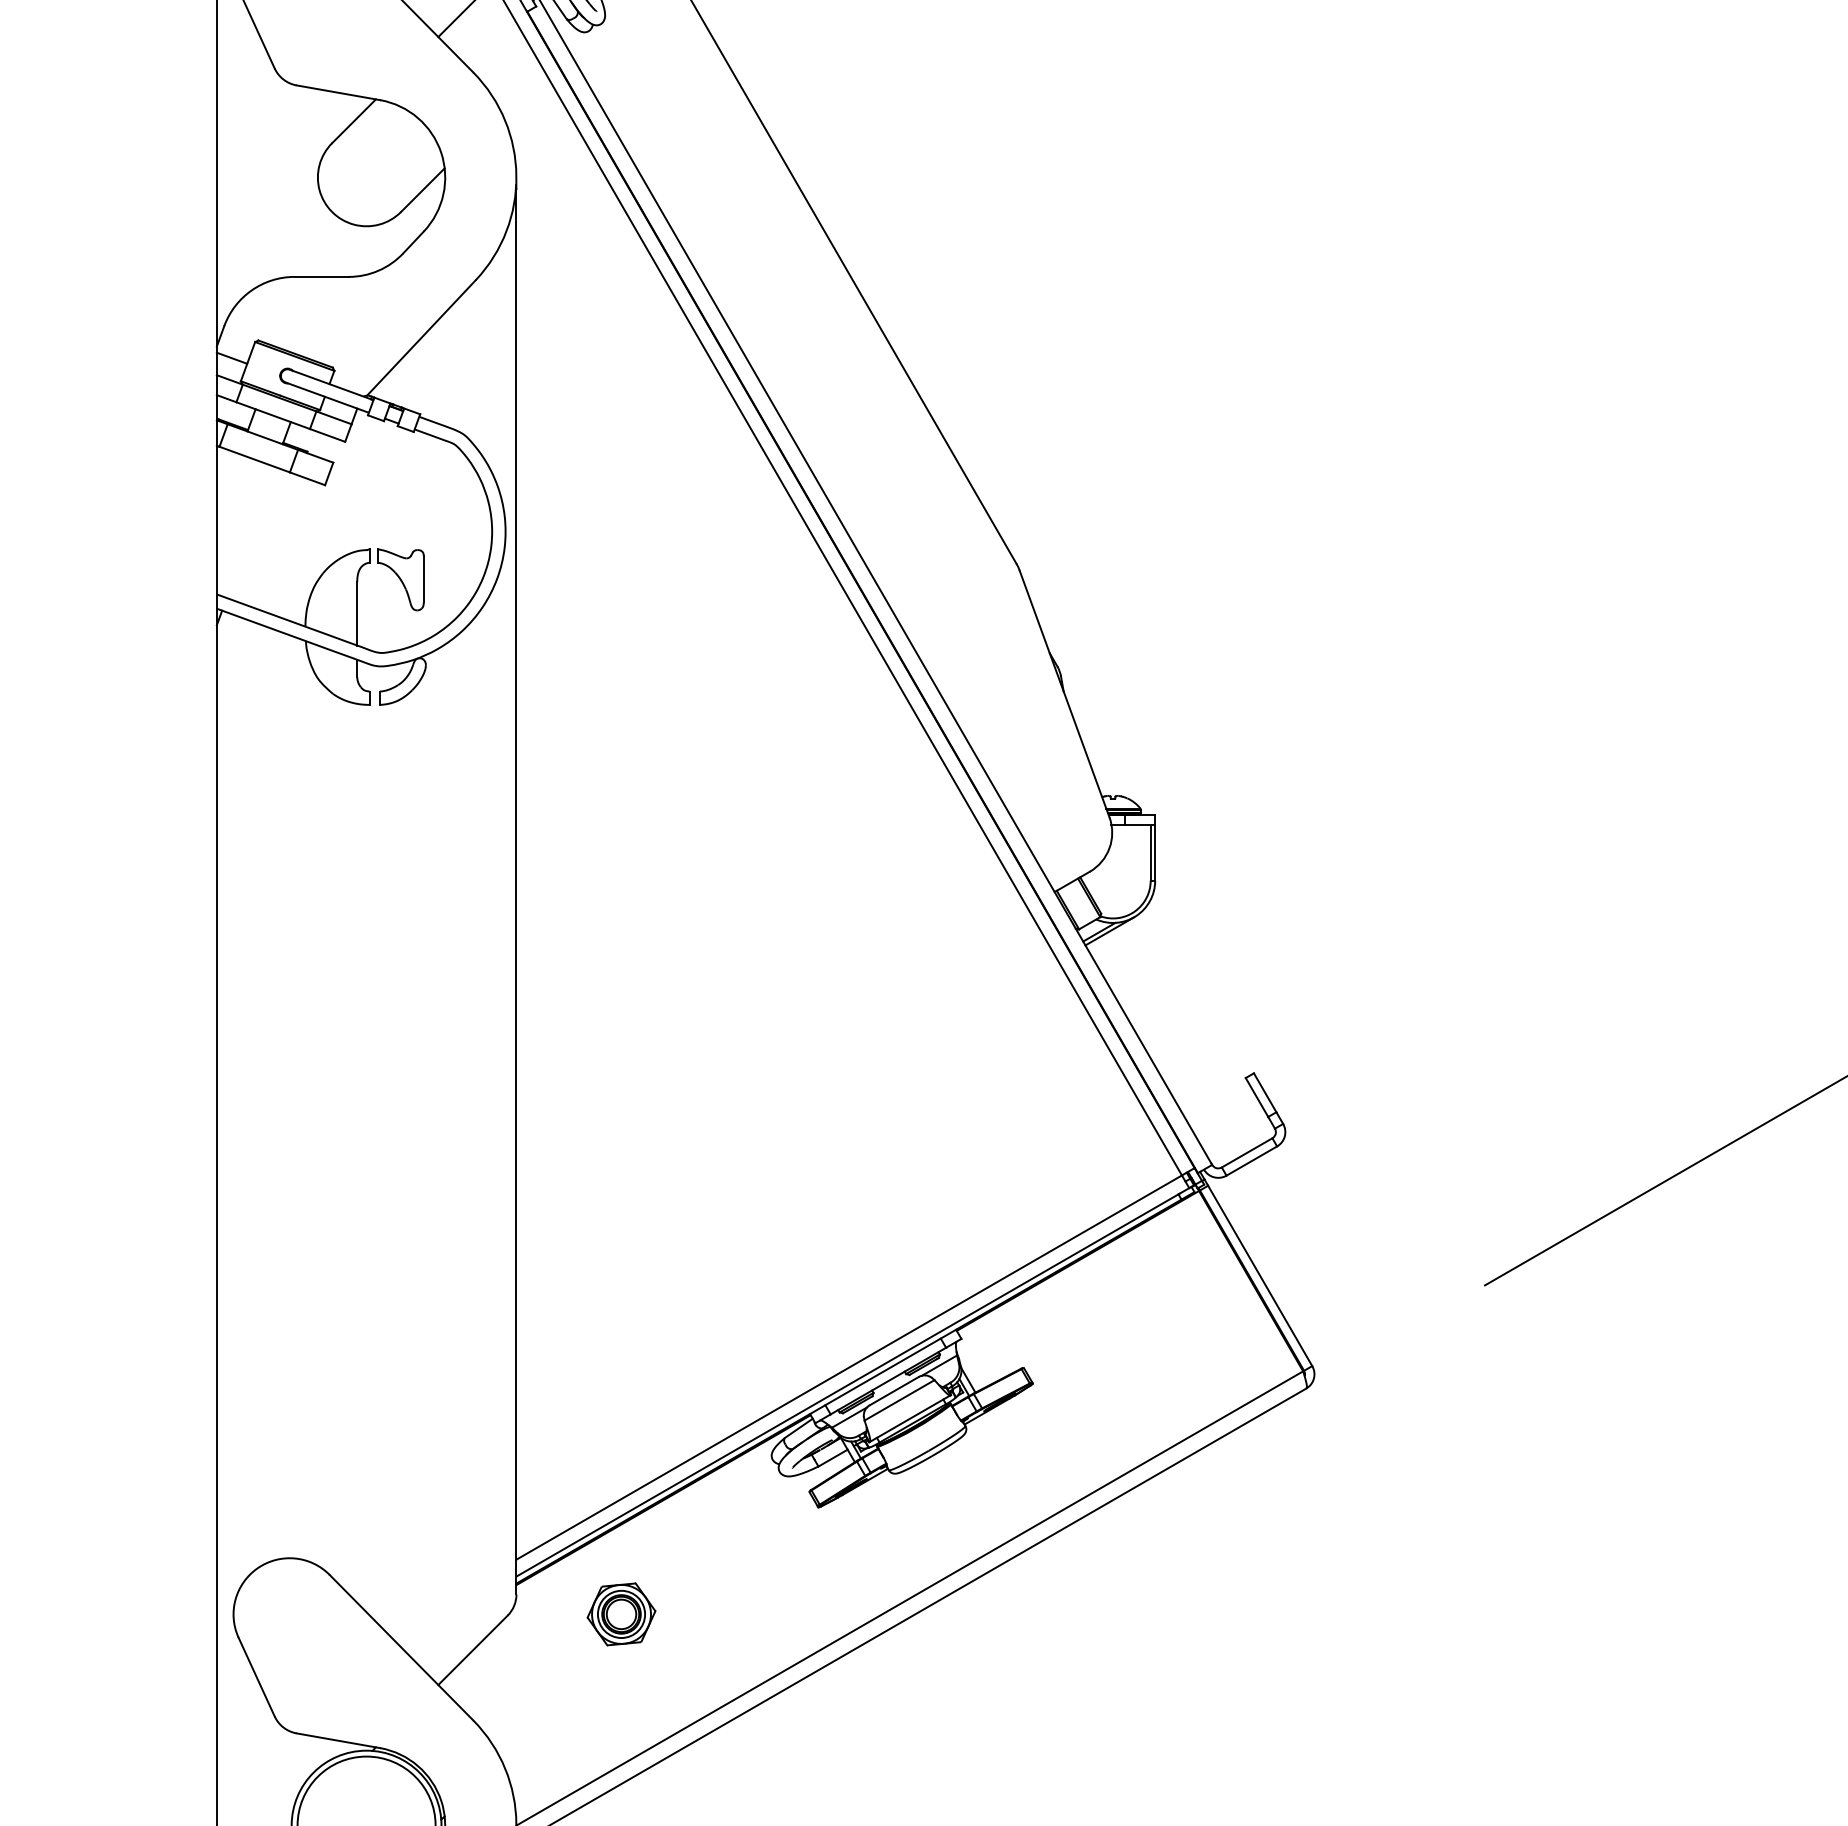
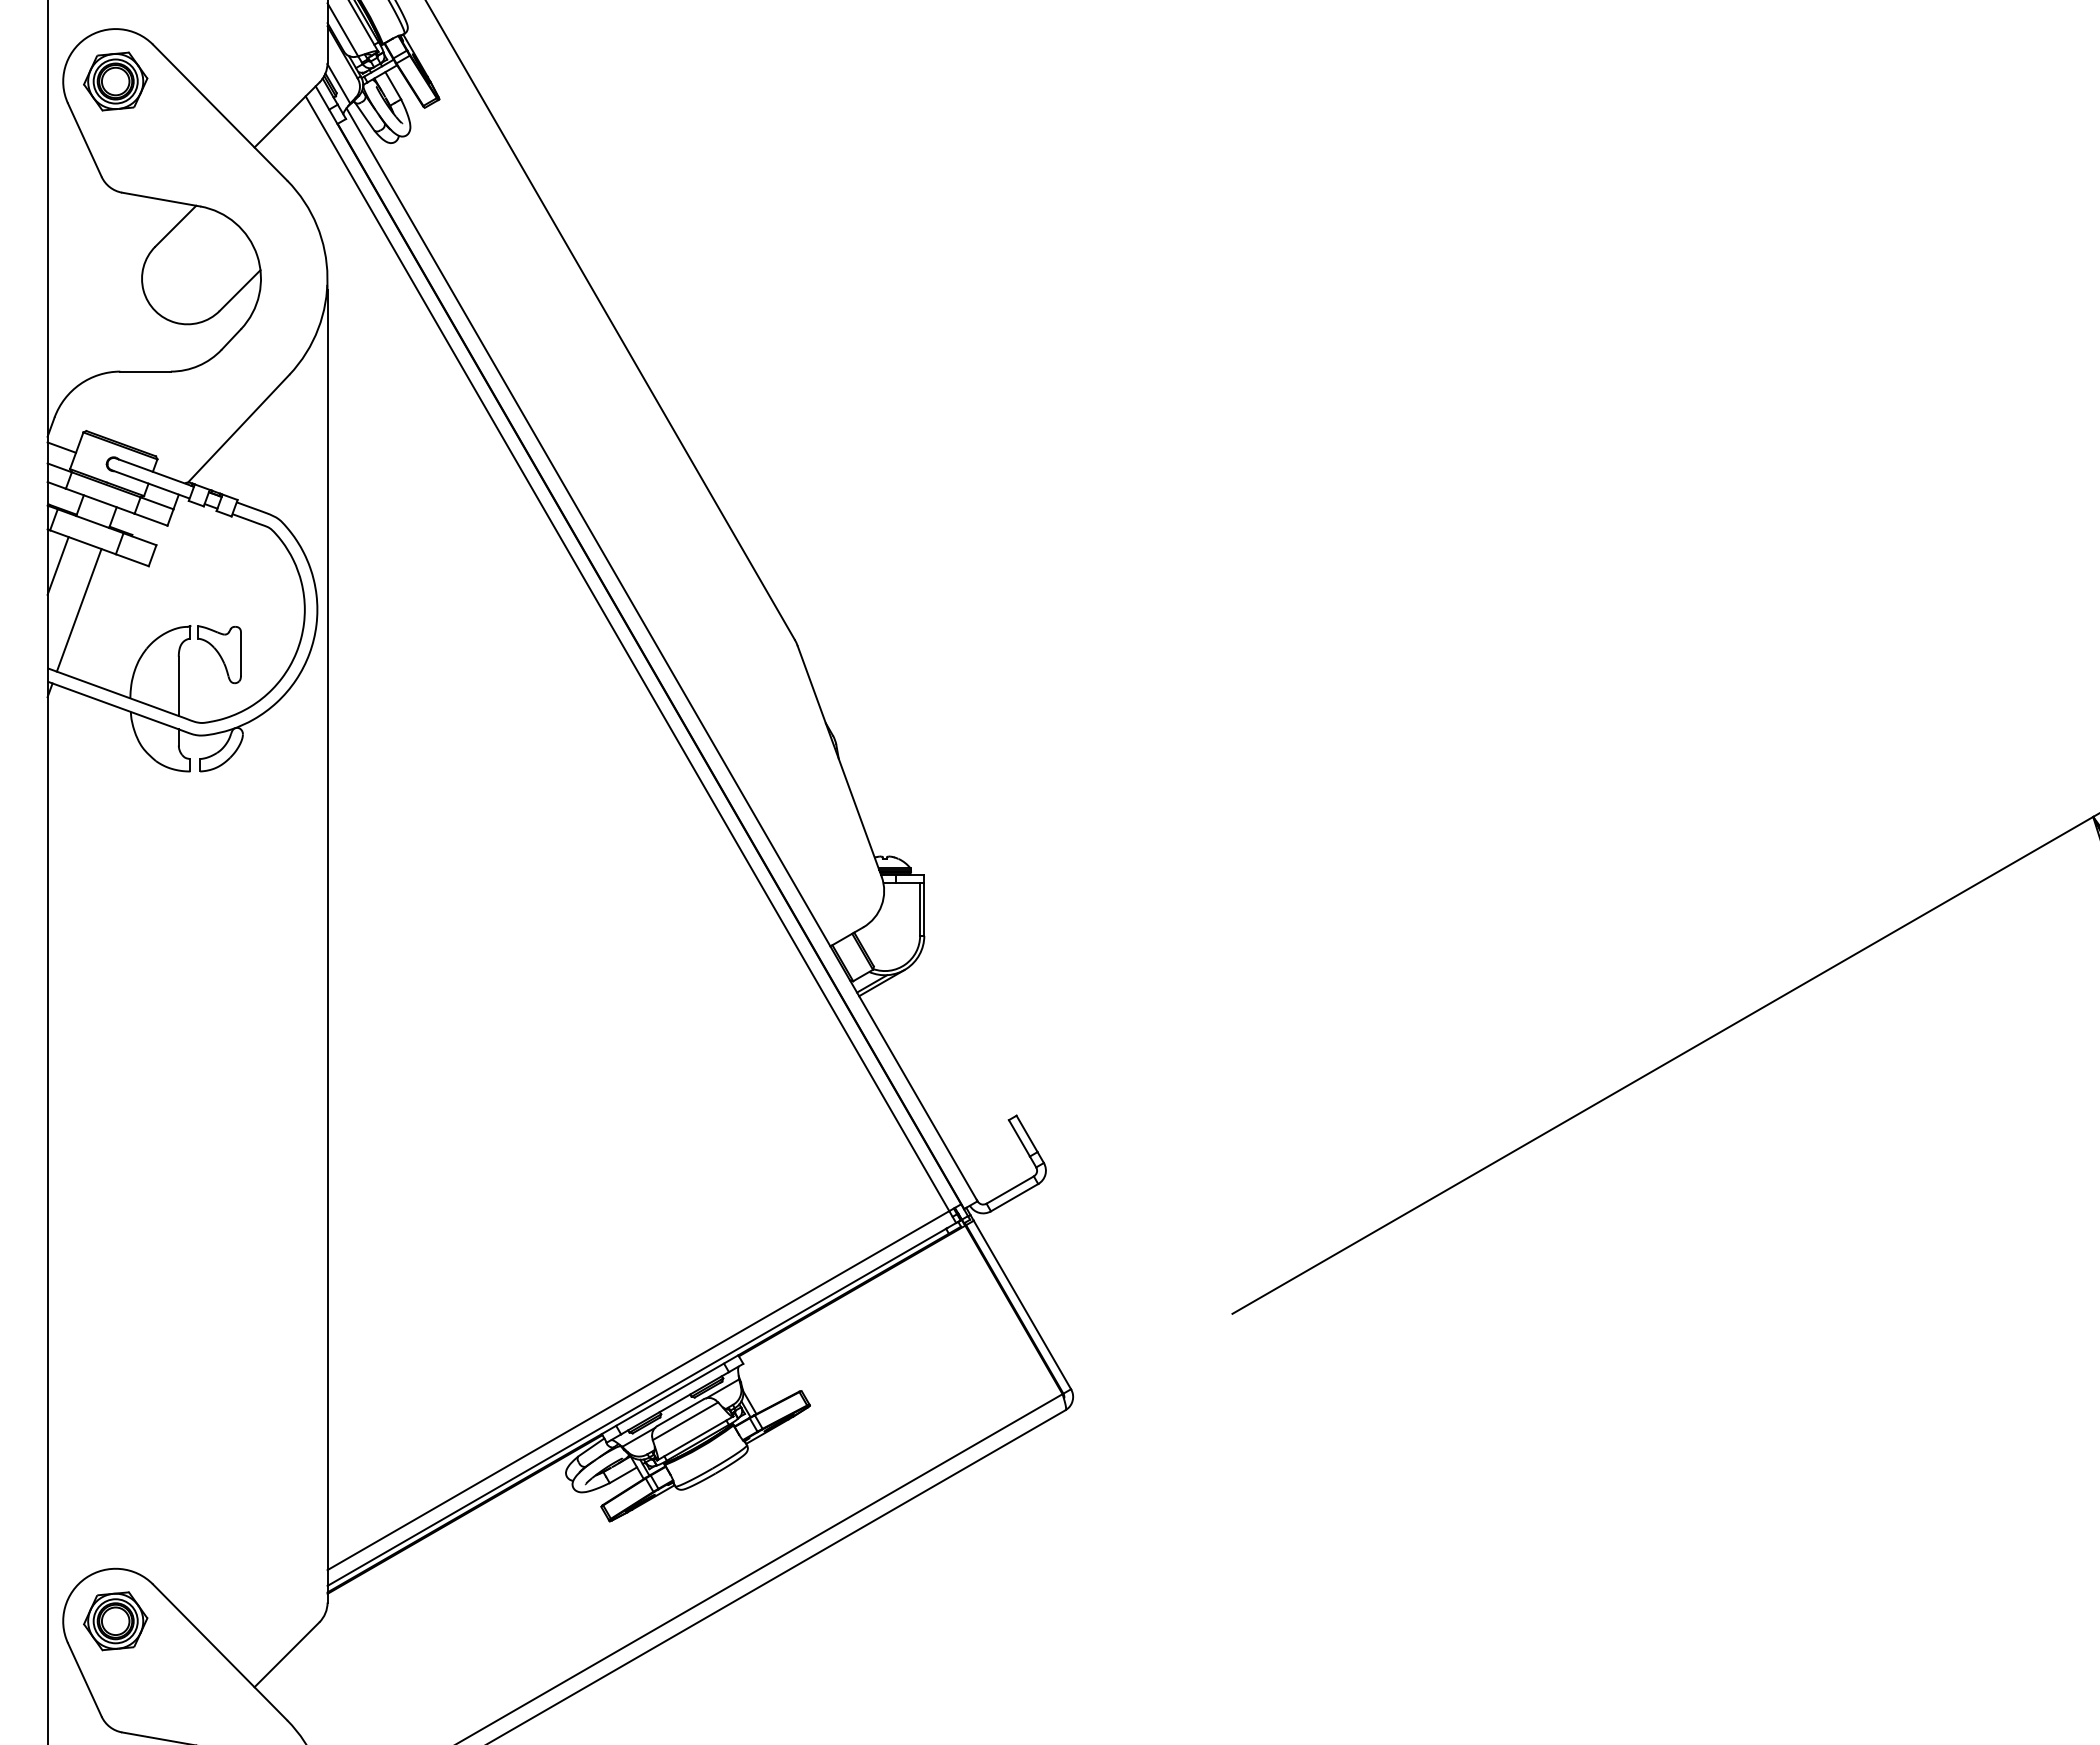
line: (227, 484) -> (57, 565), added
line: (249, 532) -> (78, 610), added
part: (621, 1614) -> (115, 1621), moved

